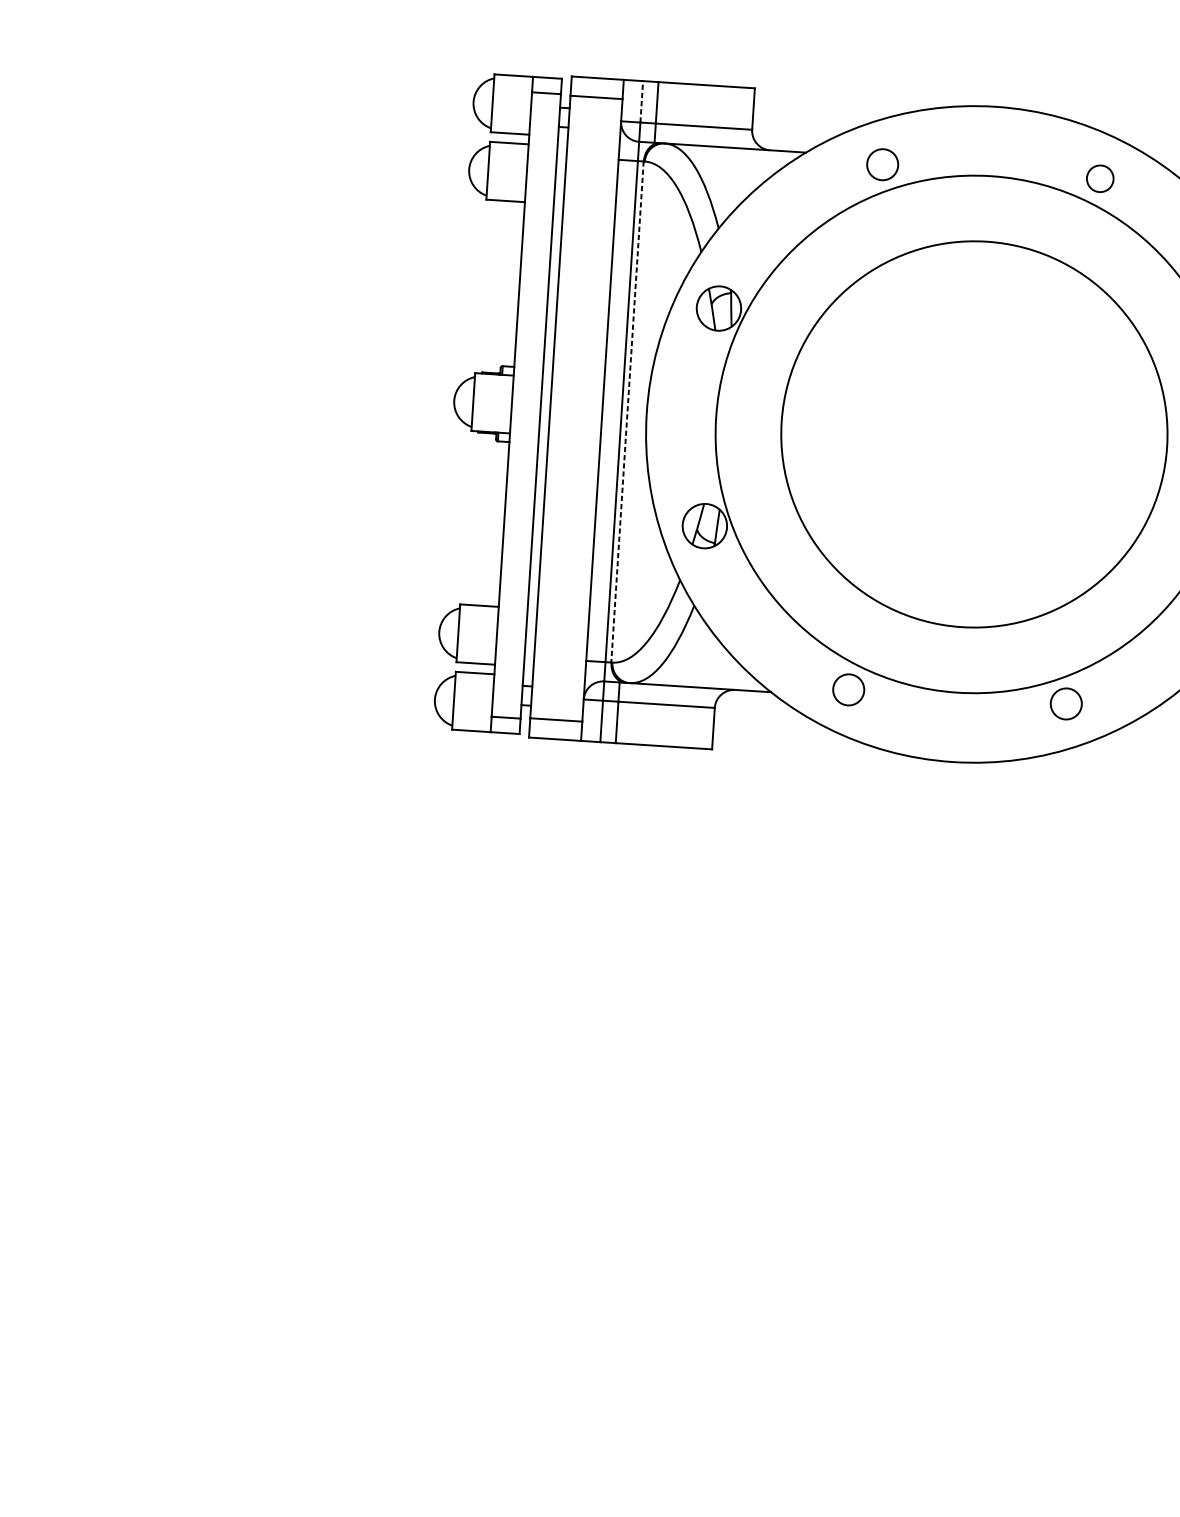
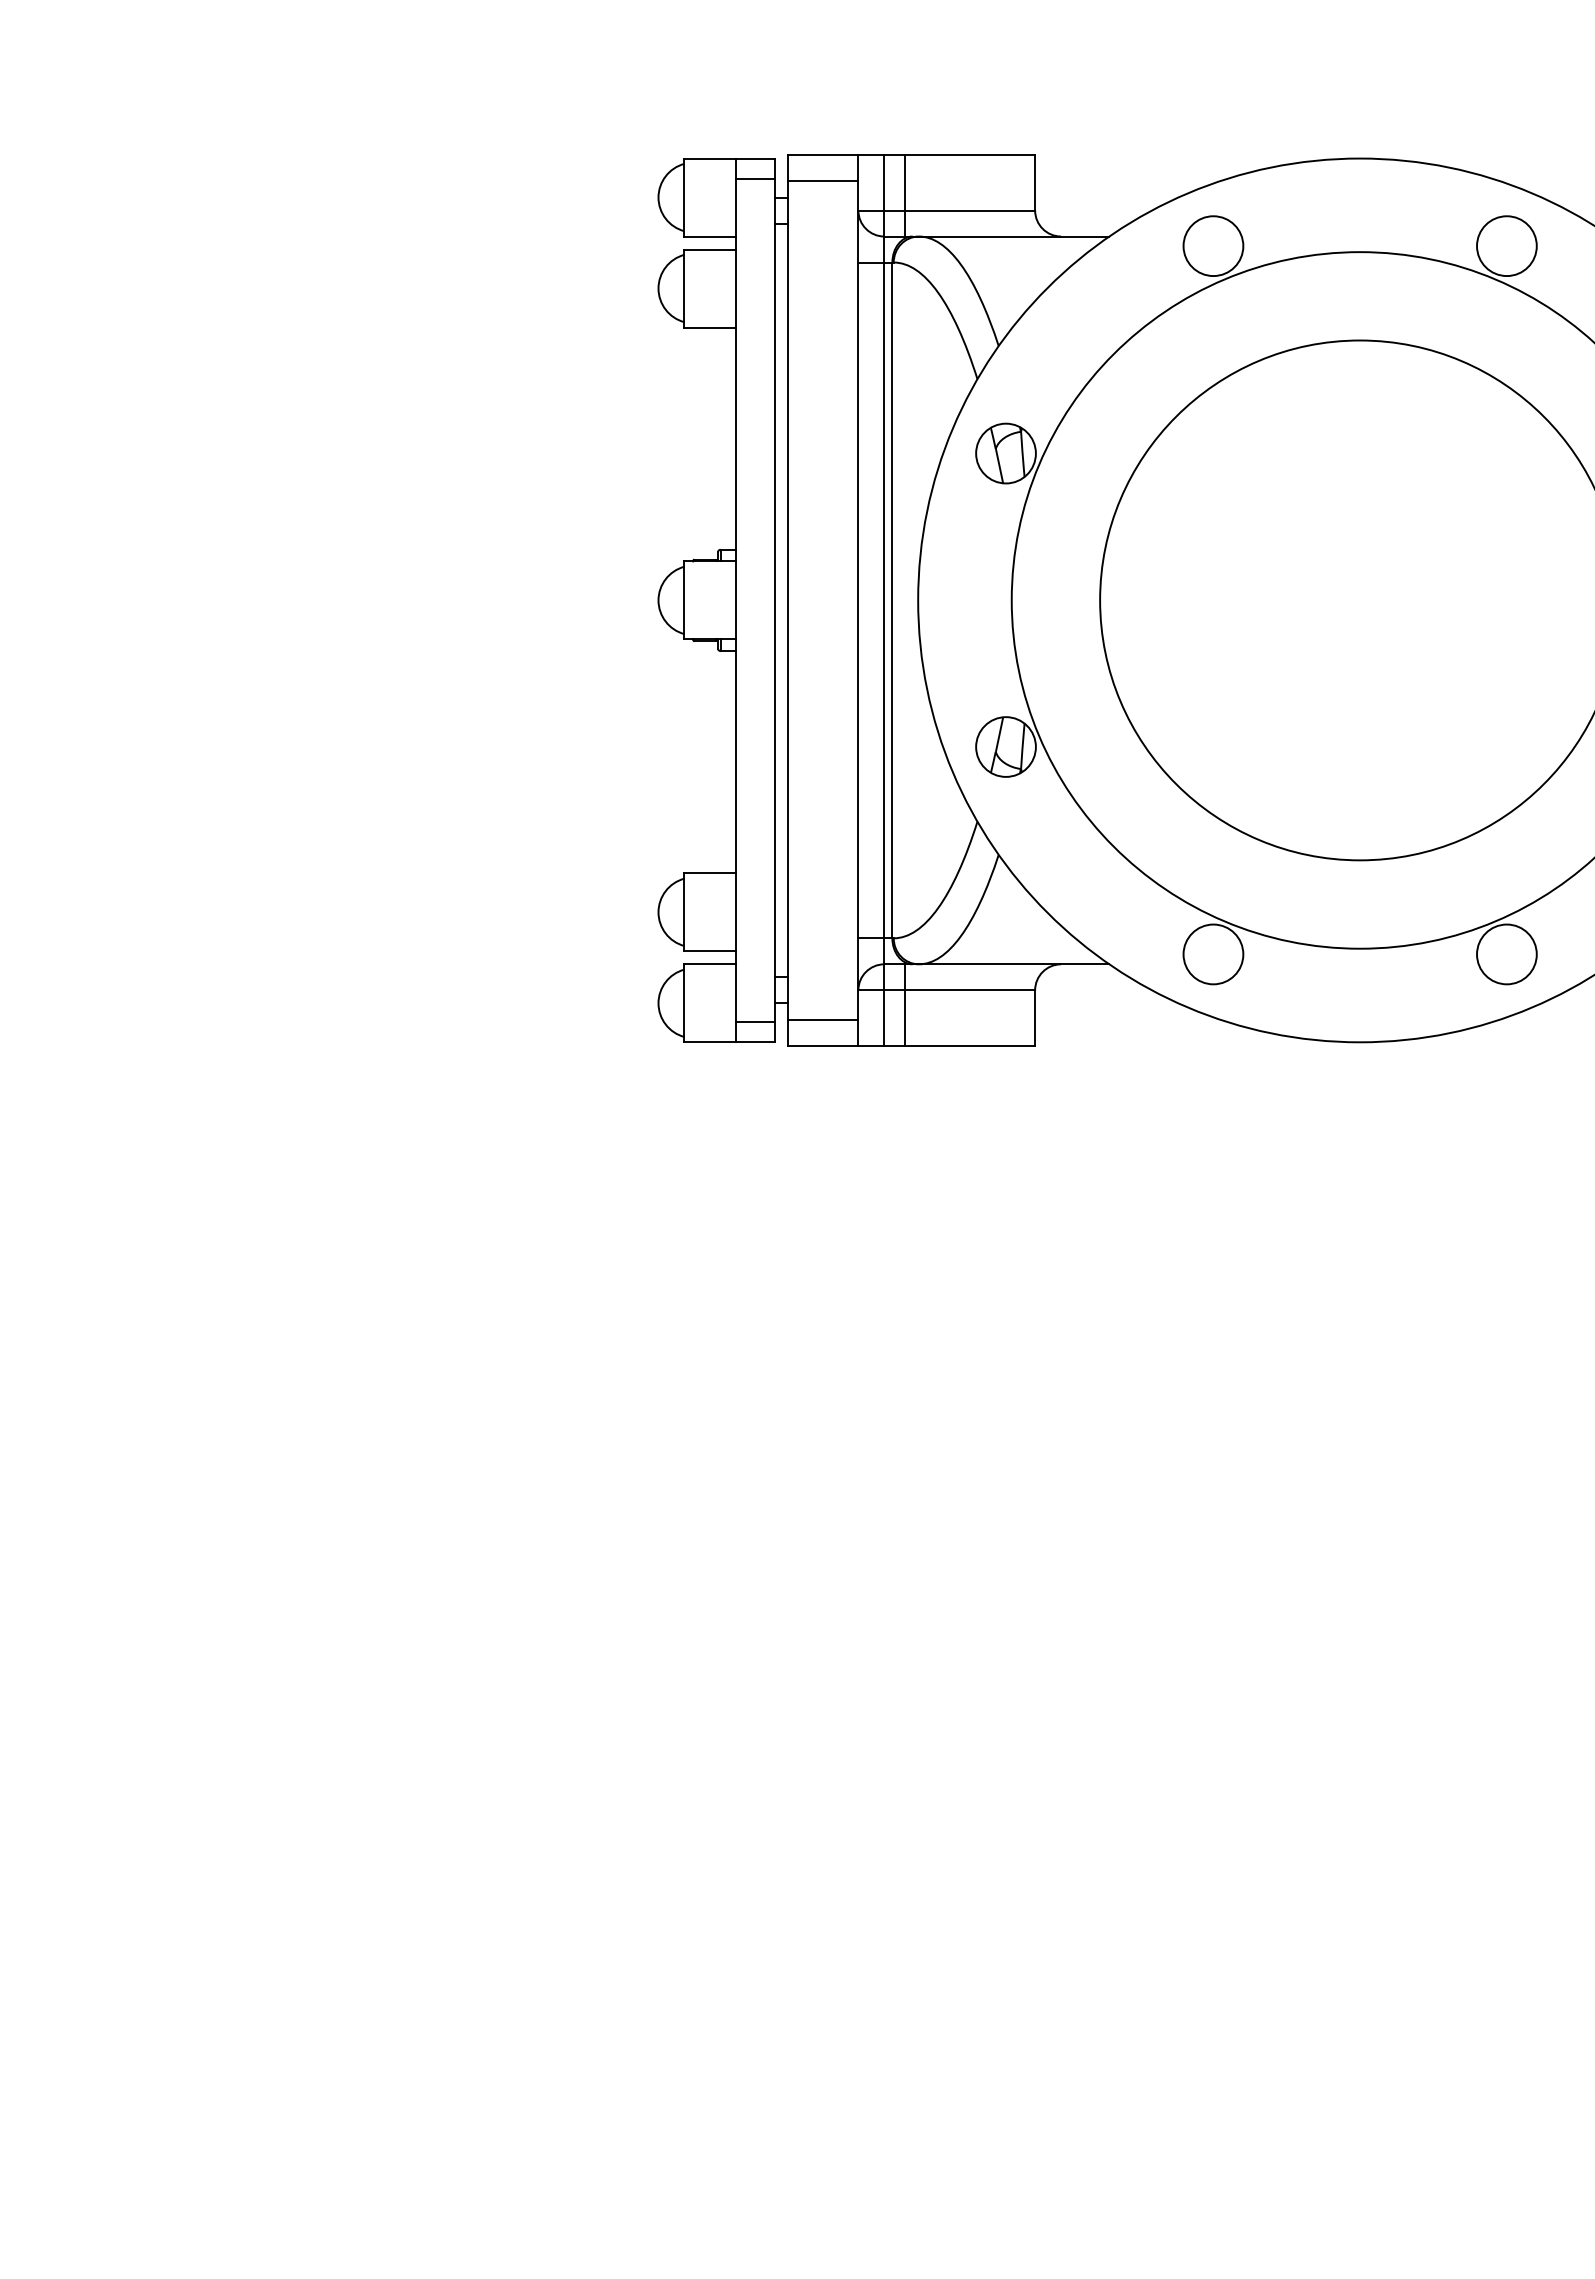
line: (641, 101) -> (884, 182), dashed -> solid
circle: (882, 164) -> (1213, 246), size x1.43
circle: (1099, 179) -> (1506, 246), size x1.67
line: (627, 412) -> (892, 600), dashed -> solid
circle: (848, 689) -> (1213, 954), size x1.43
circle: (1066, 703) -> (1506, 954), size x1.43

